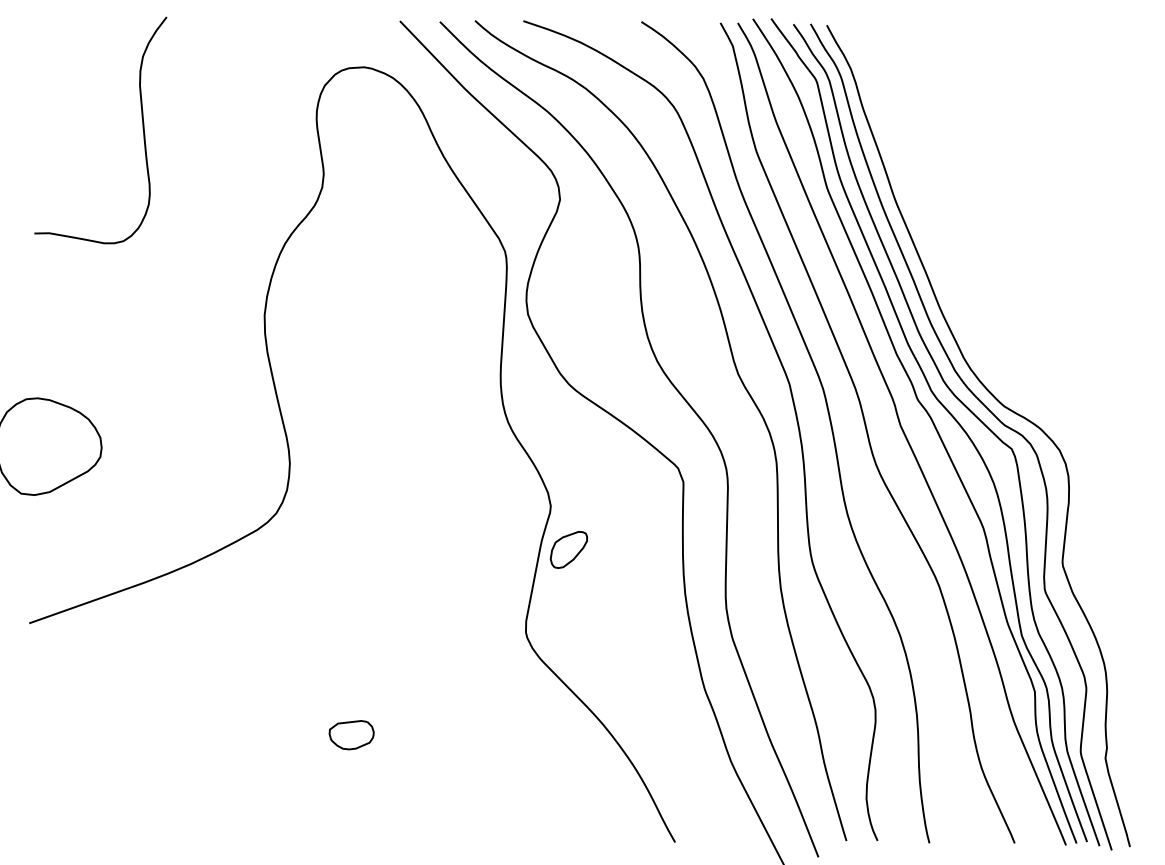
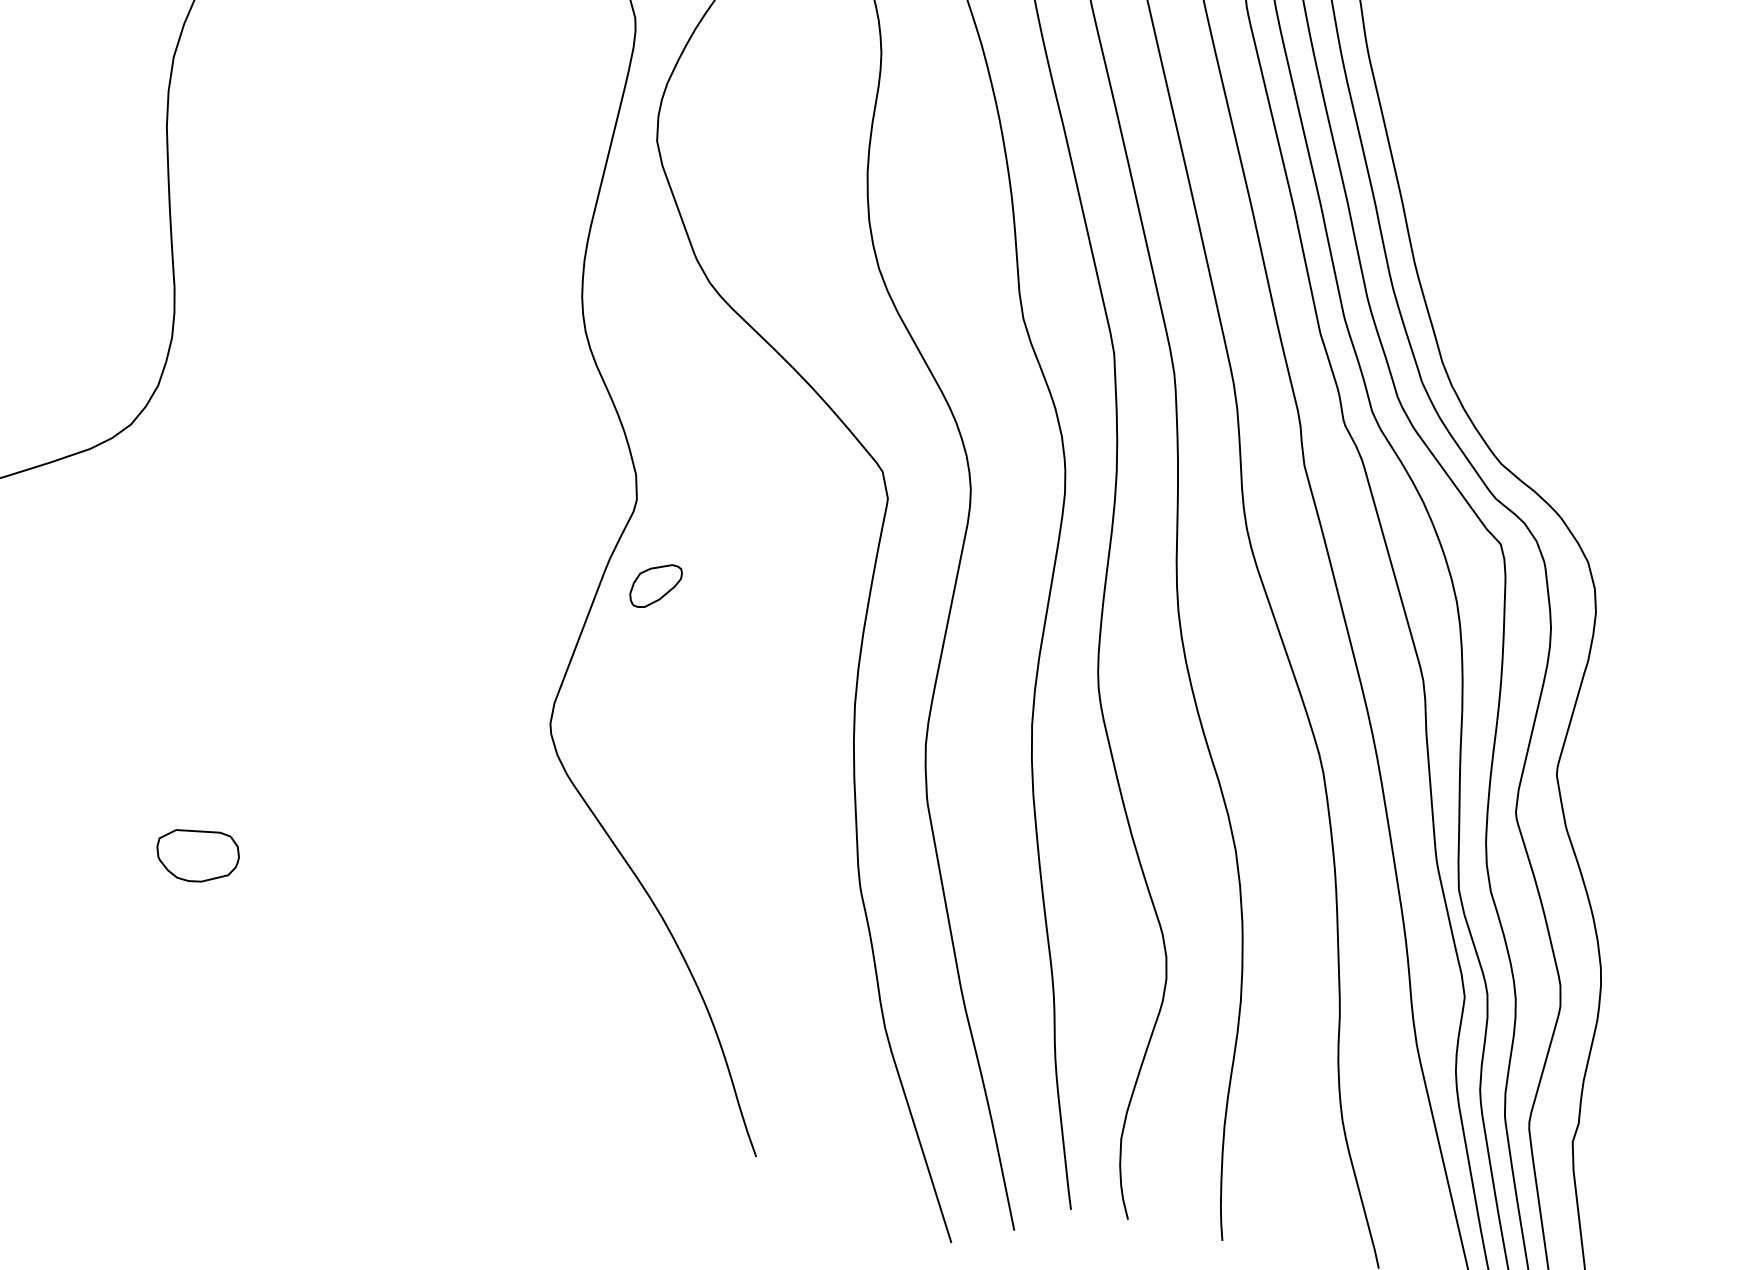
part: (568, 549) -> (655, 585), size x0.7

